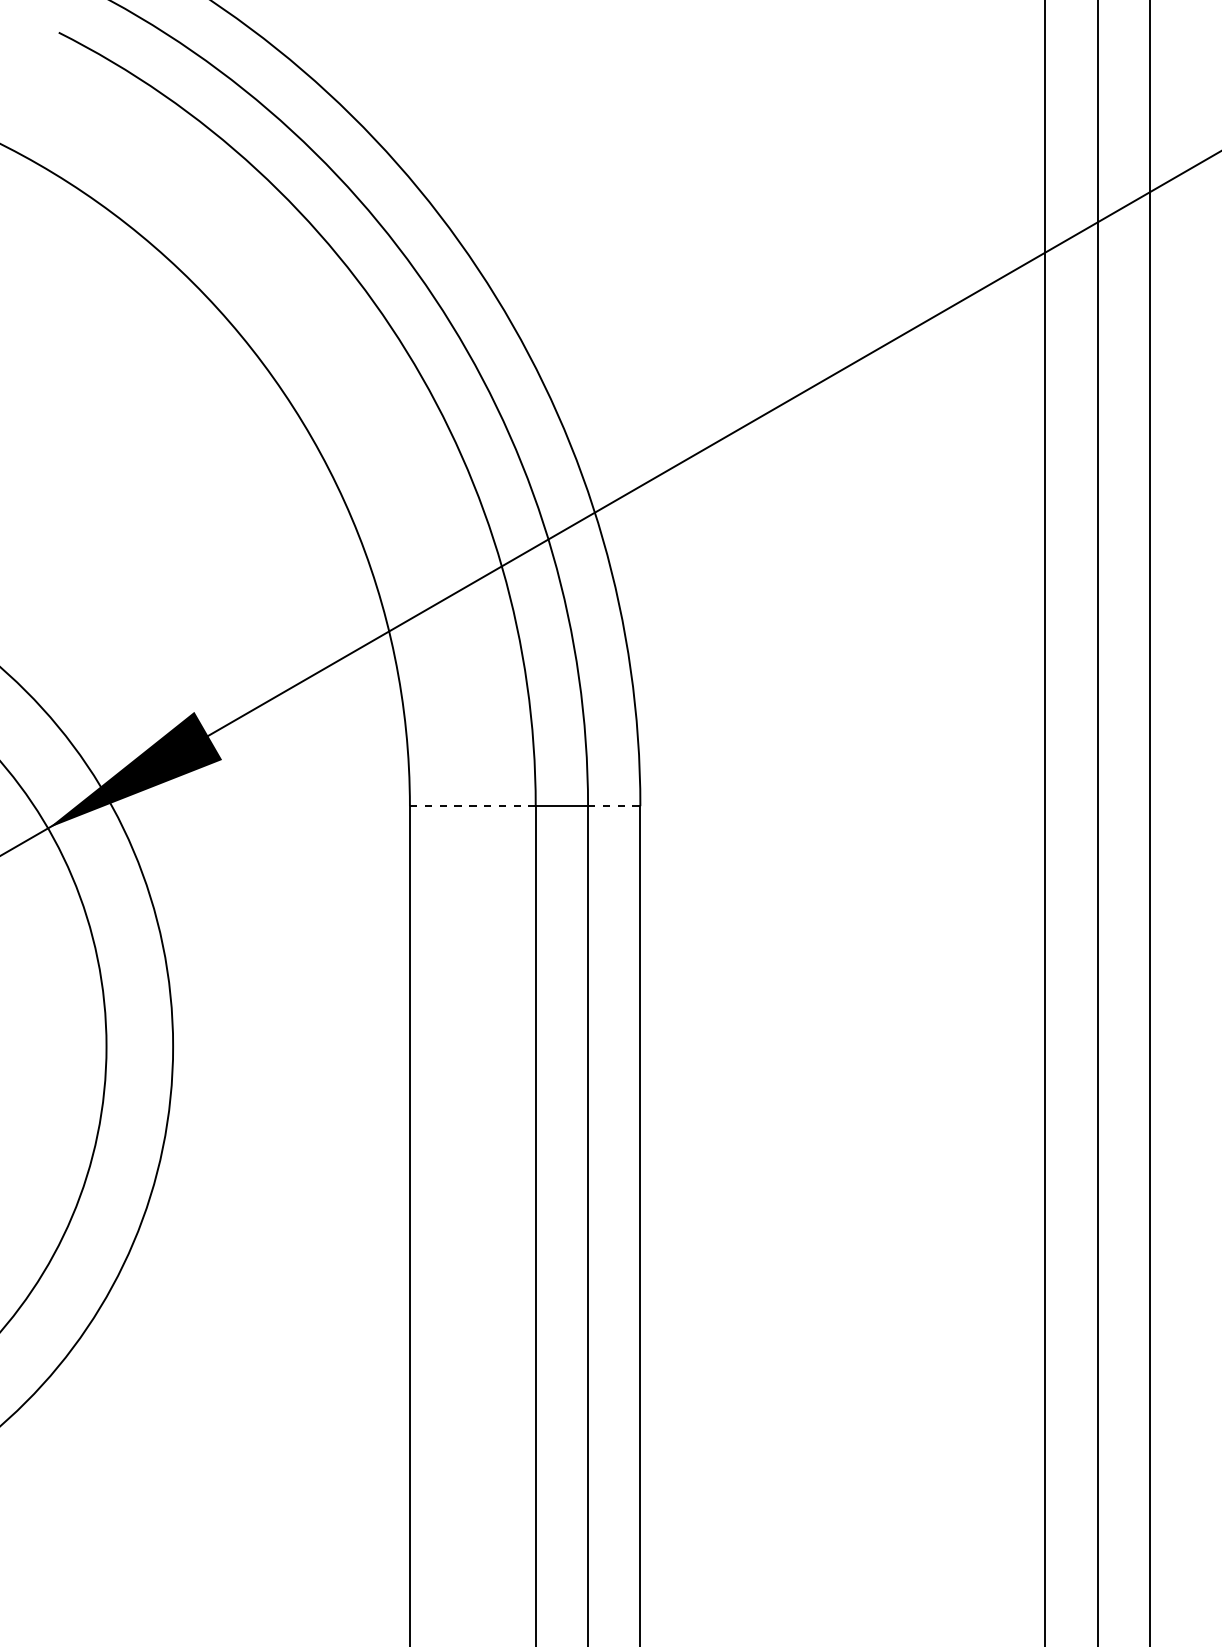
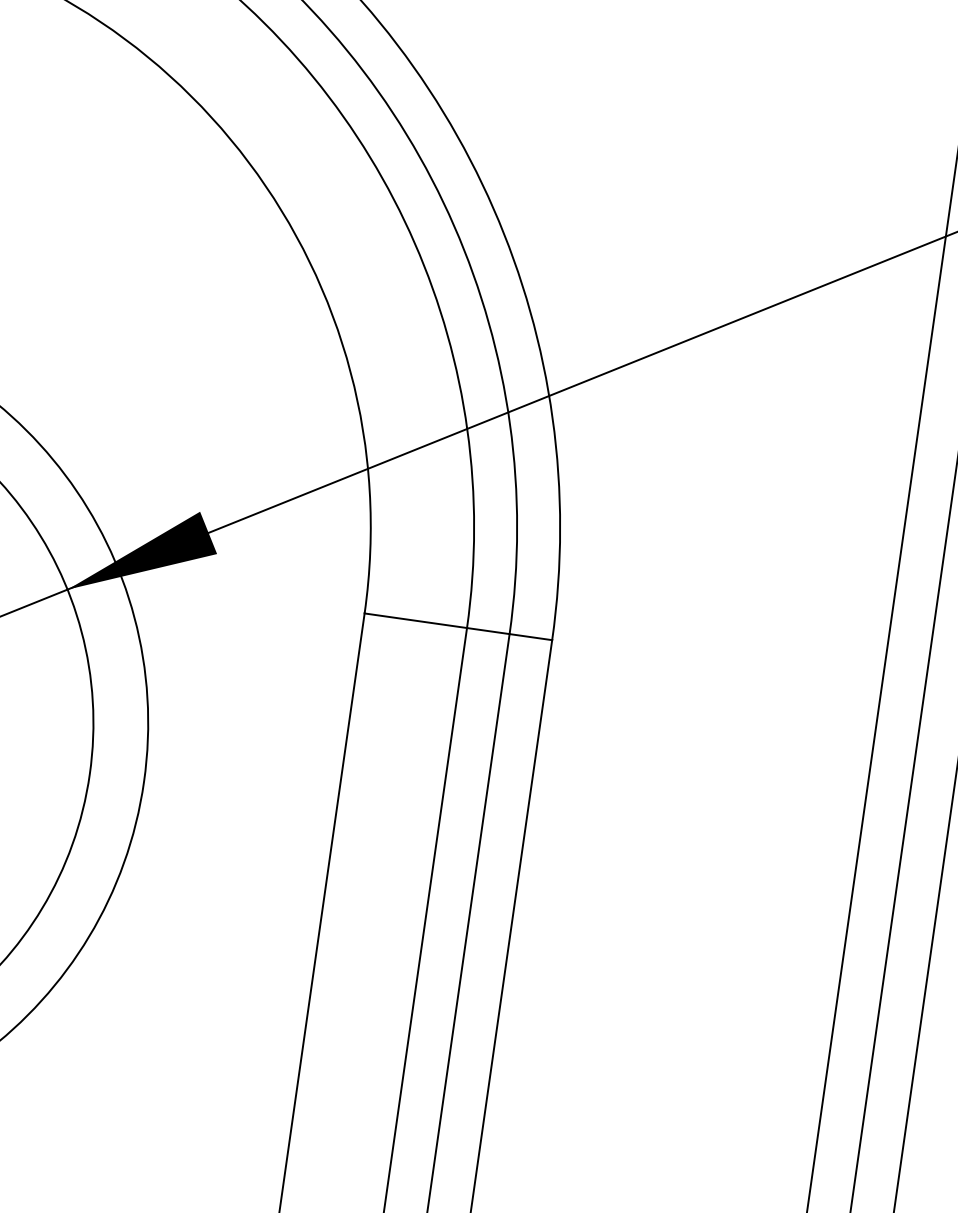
line: (472, 806) -> (415, 620), dashed -> solid
line: (614, 806) -> (531, 637), dashed -> solid

